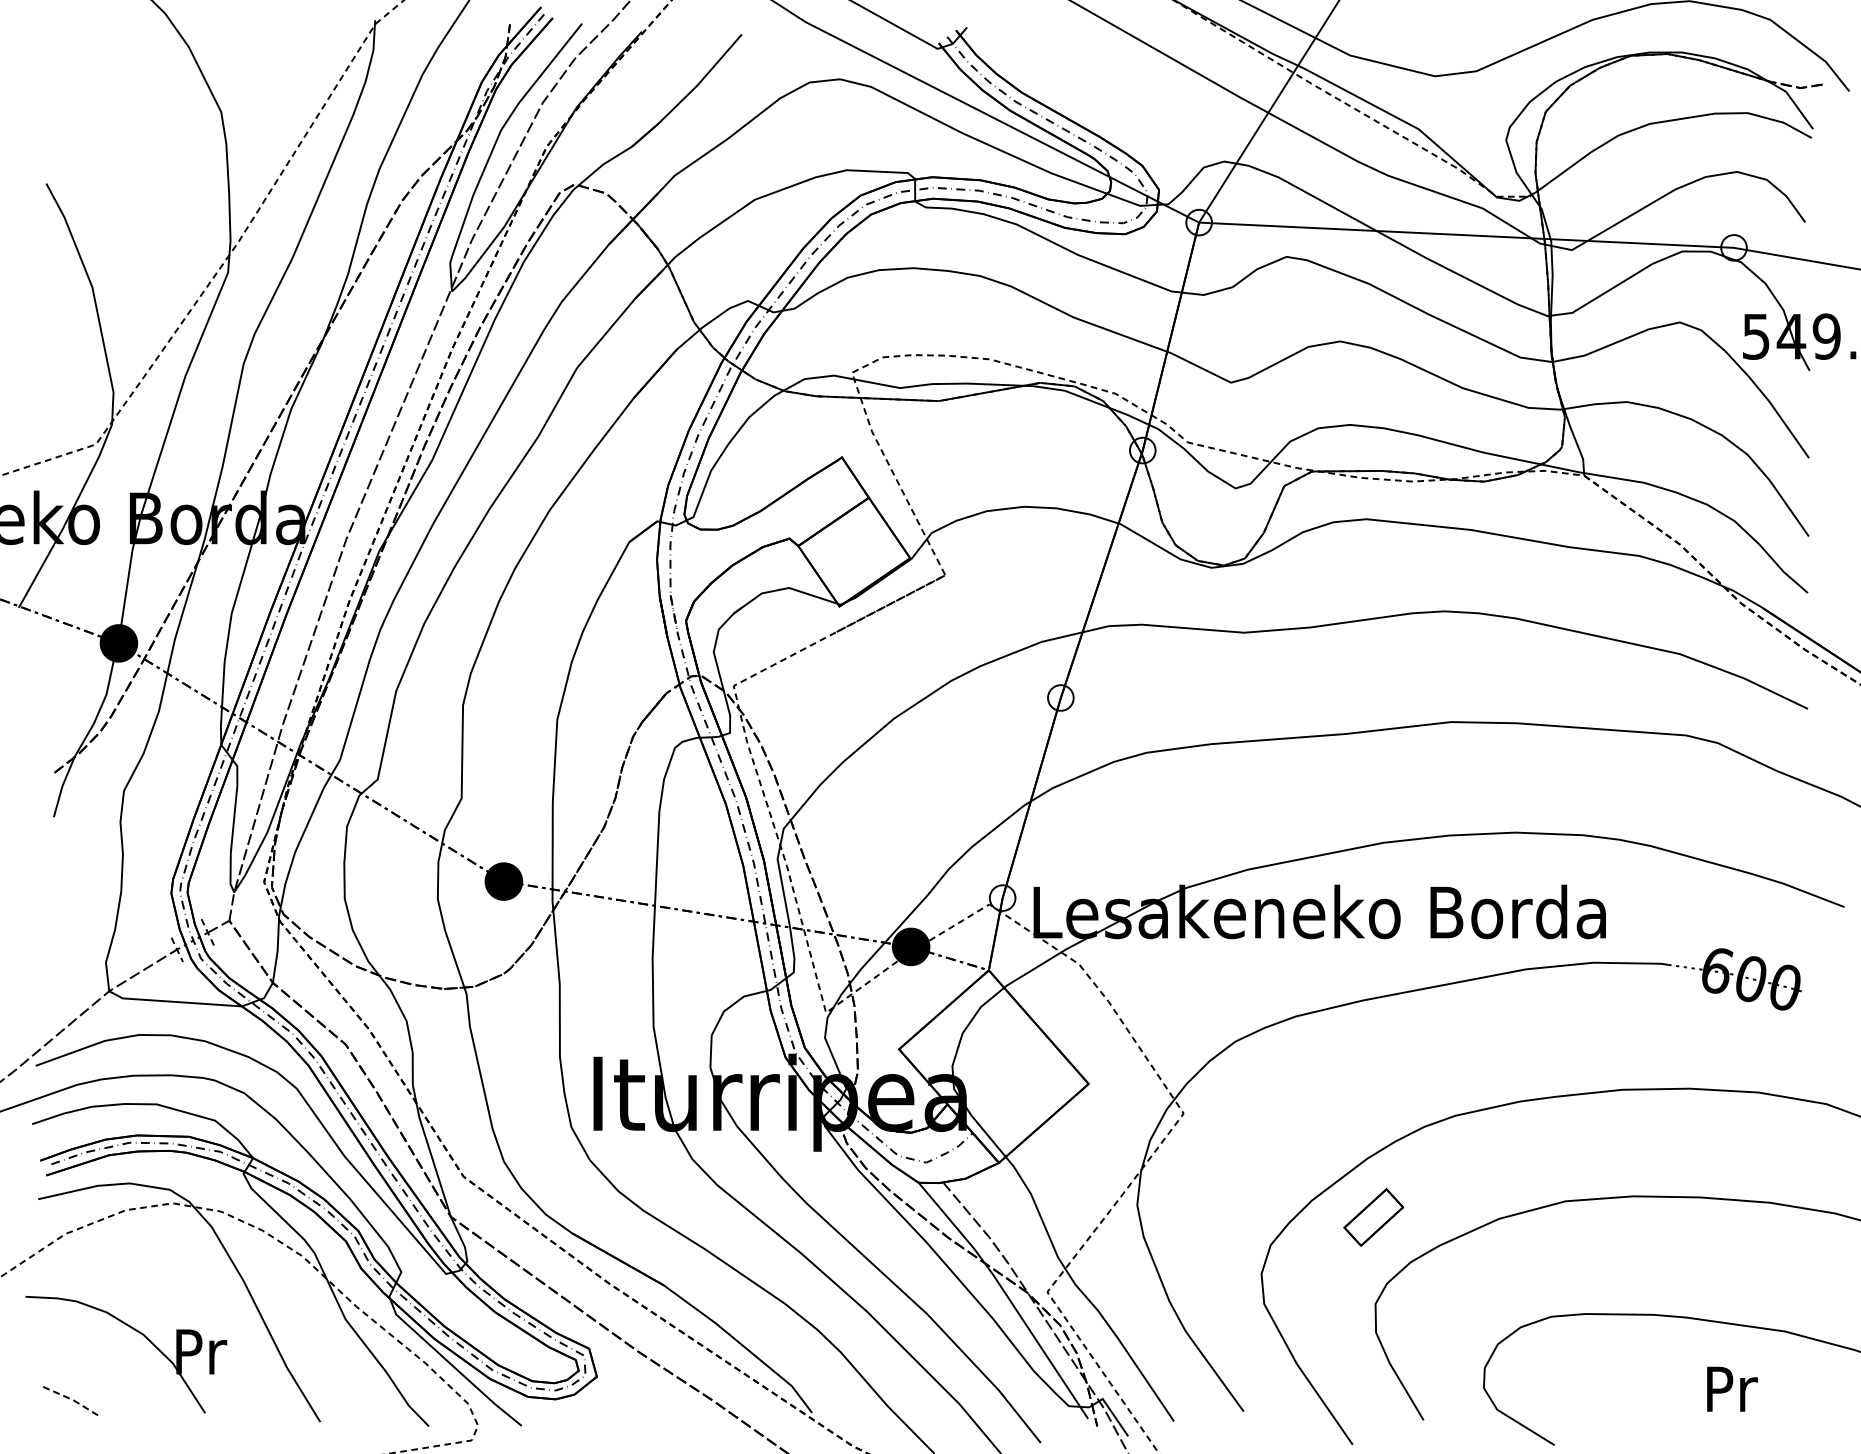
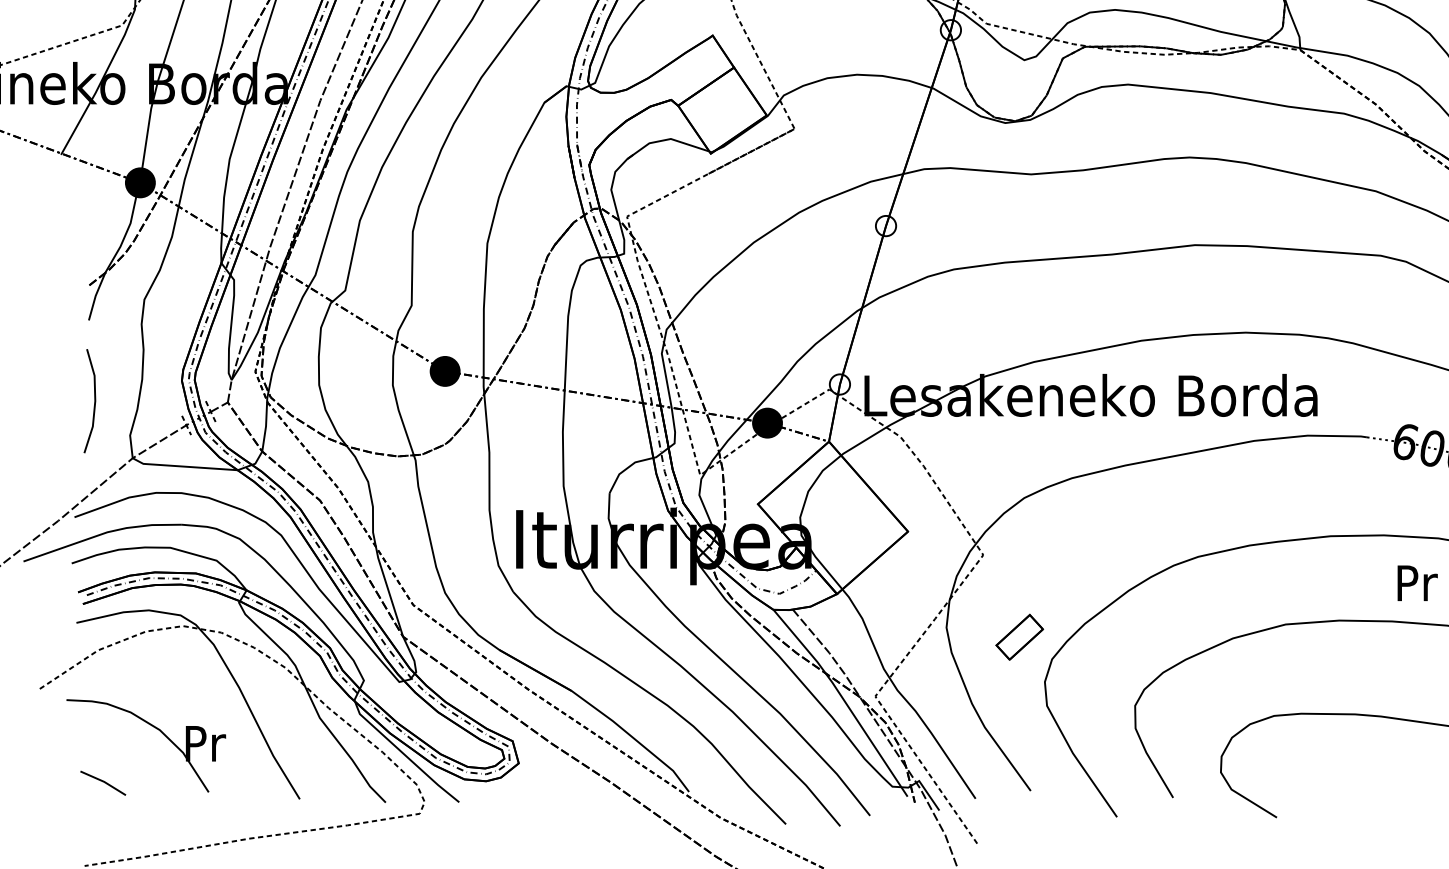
line: (60, 920) -> (94, 402), added
part: (1373, 1217) -> (1019, 637), moved
text: (1732, 1388) -> (1417, 582), moved
line: (73, 1400) -> (104, 782), dashed -> solid

